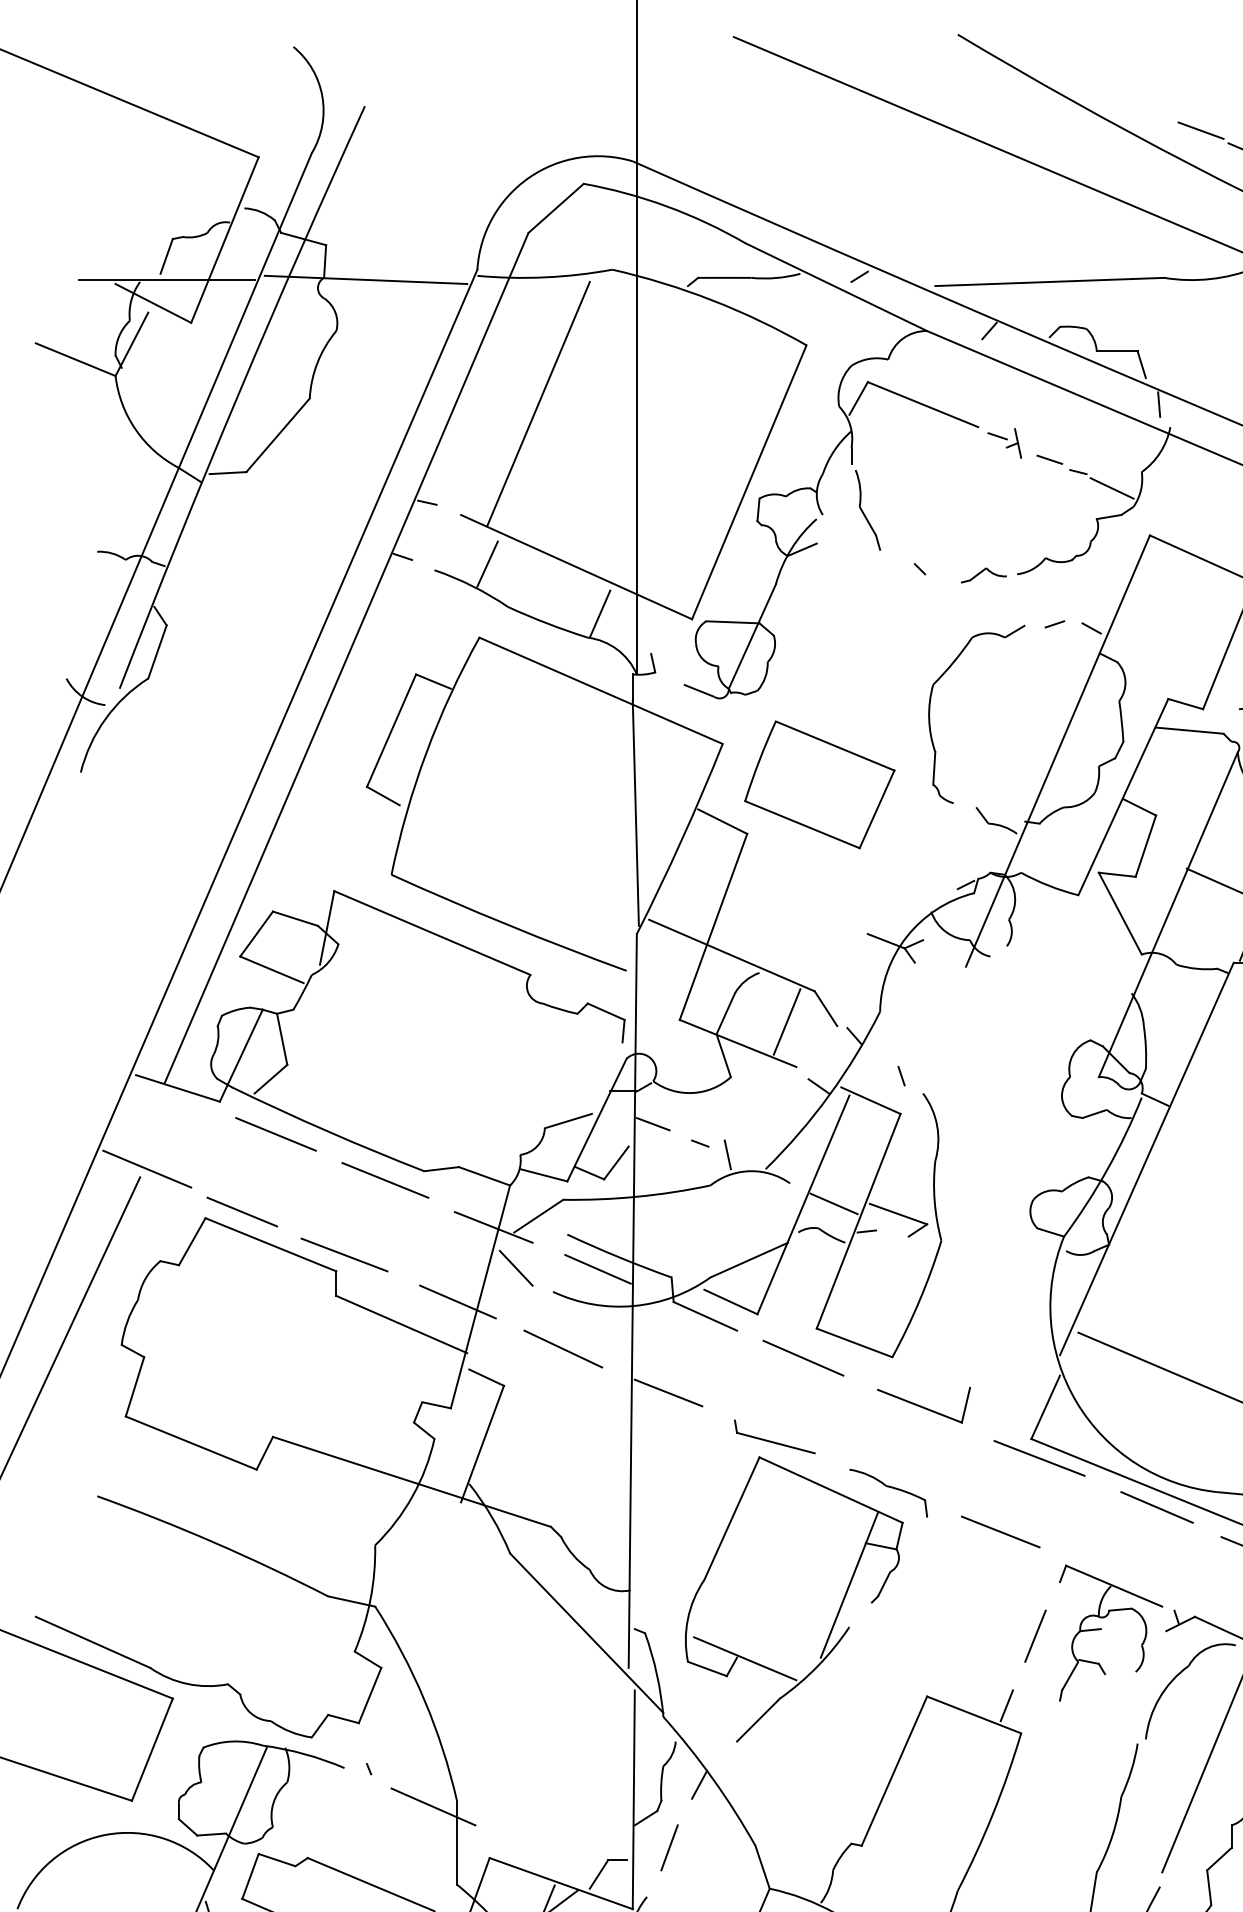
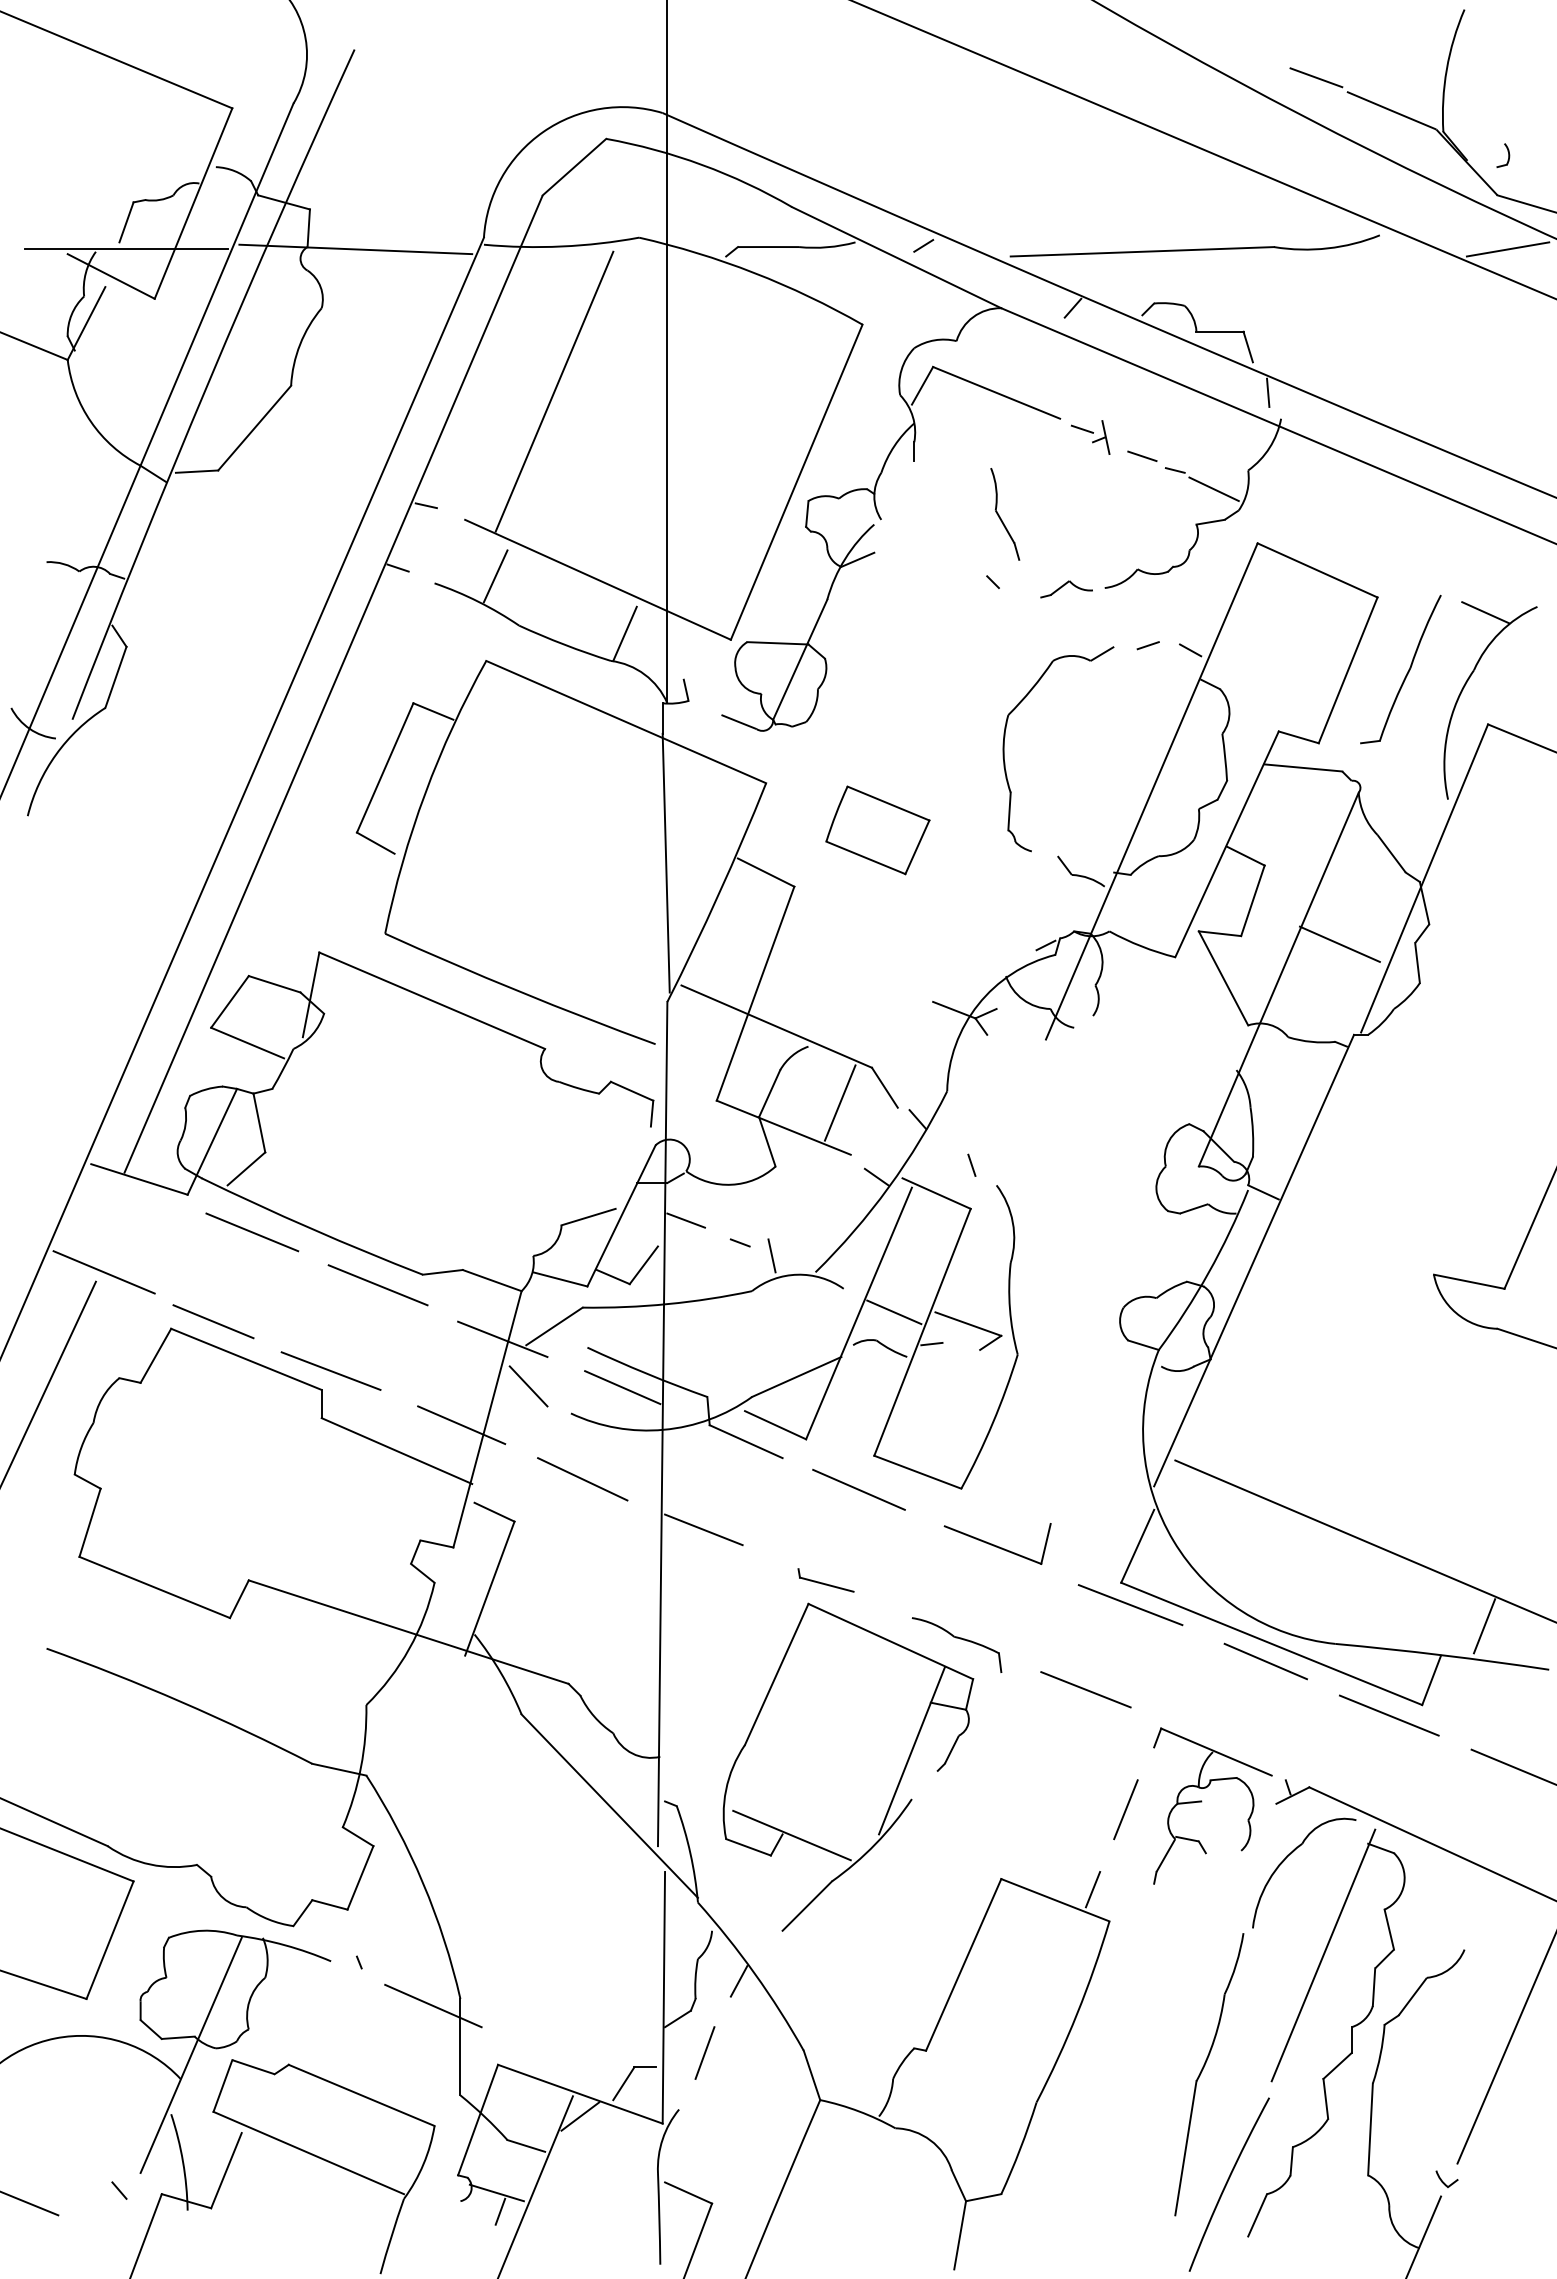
part: (868, 510) -> (1005, 514), moved
part: (819, 785) -> (877, 830), size x0.6
part: (774, 1437) -> (825, 1580), size x0.6

